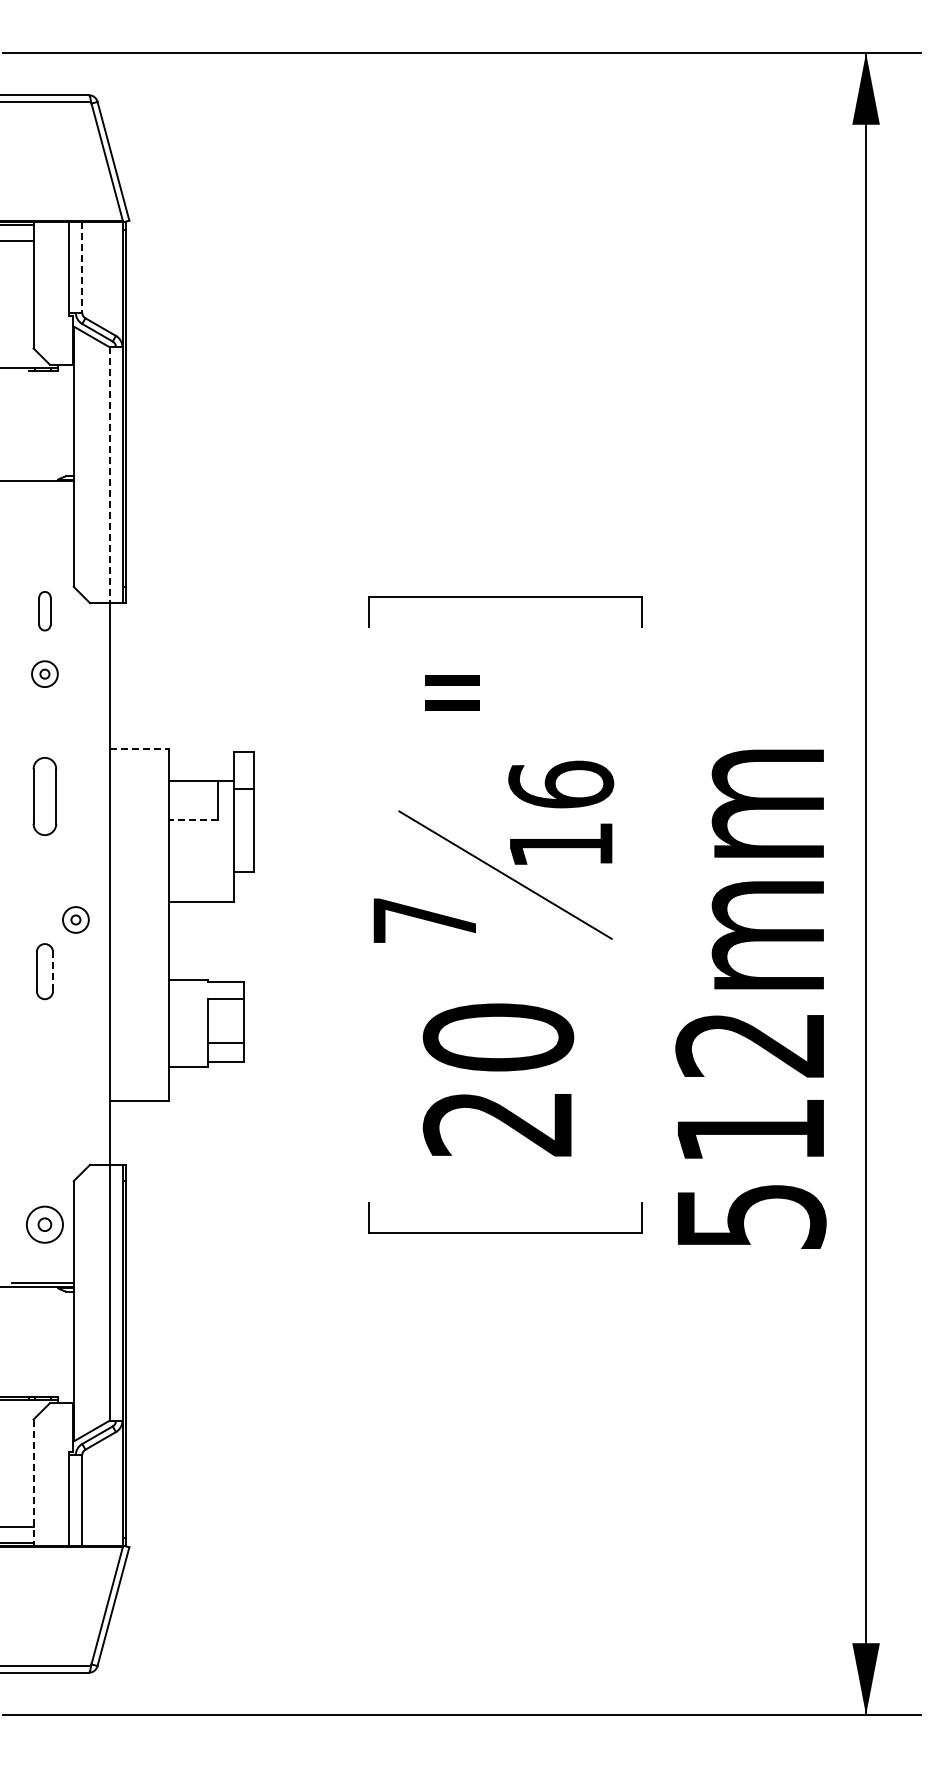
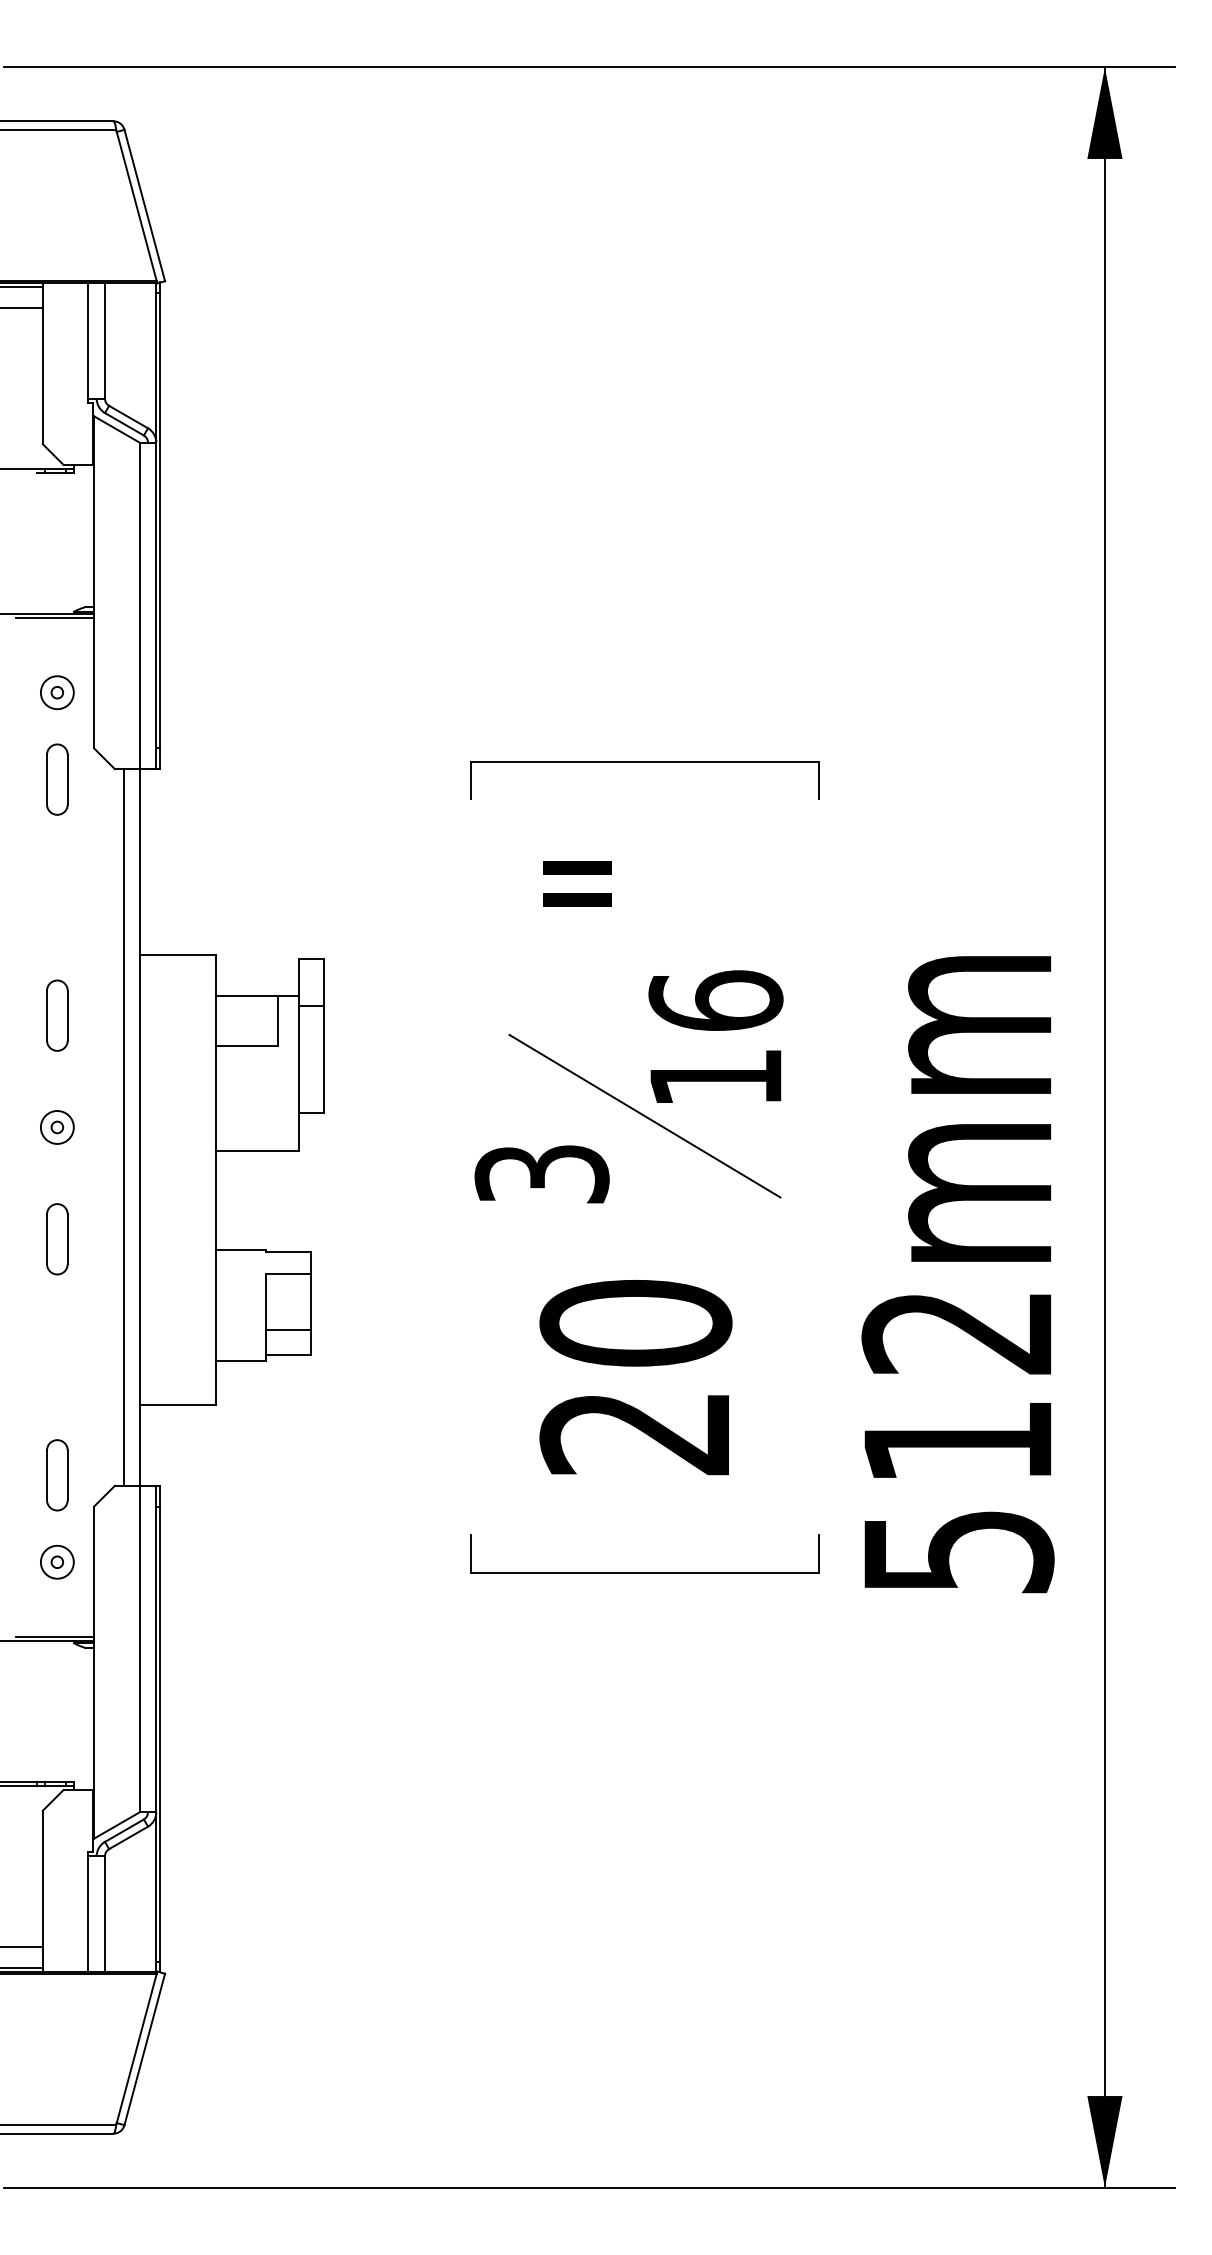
line: (82, 268) -> (105, 342), dashed -> solid
line: (109, 475) -> (139, 606), dashed -> solid
line: (42, 484) -> (54, 617), added
part: (44, 610) -> (56, 778), size x1.43
part: (44, 673) -> (56, 691), moved
line: (139, 748) -> (178, 954), dashed -> solid
part: (44, 795) -> (56, 1014), size x0.71
line: (193, 820) -> (246, 1046), dashed -> solid
line: (96, 883) -> (123, 1126), added
part: (75, 919) -> (56, 1126), moved
text: (424, 920) -> (541, 1174), 7 -> 3
line: (53, 971) -> (68, 1239), dashed -> solid
part: (44, 1156) -> (56, 1475), added
part: (44, 1224) -> (56, 1561), size x0.71
line: (33, 1483) -> (42, 1892), dashed -> solid

